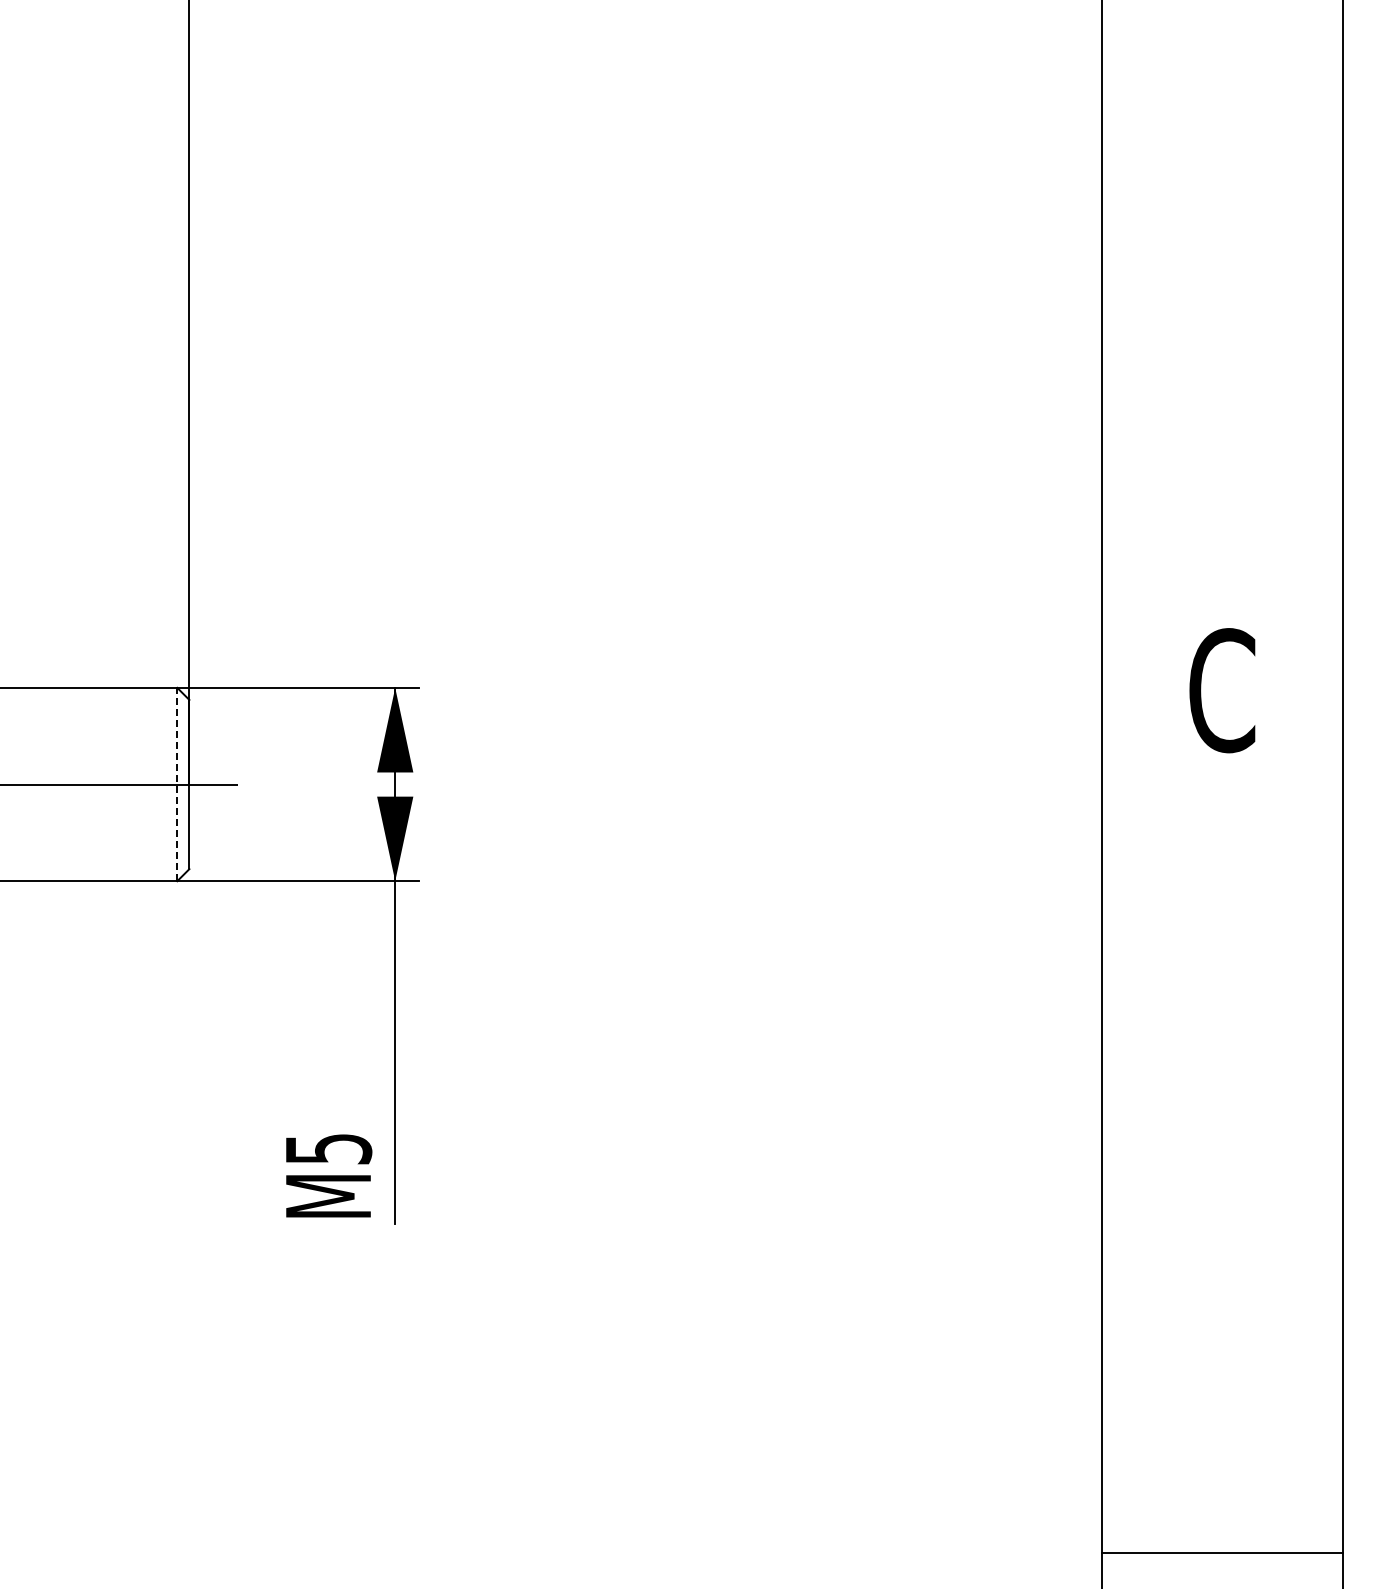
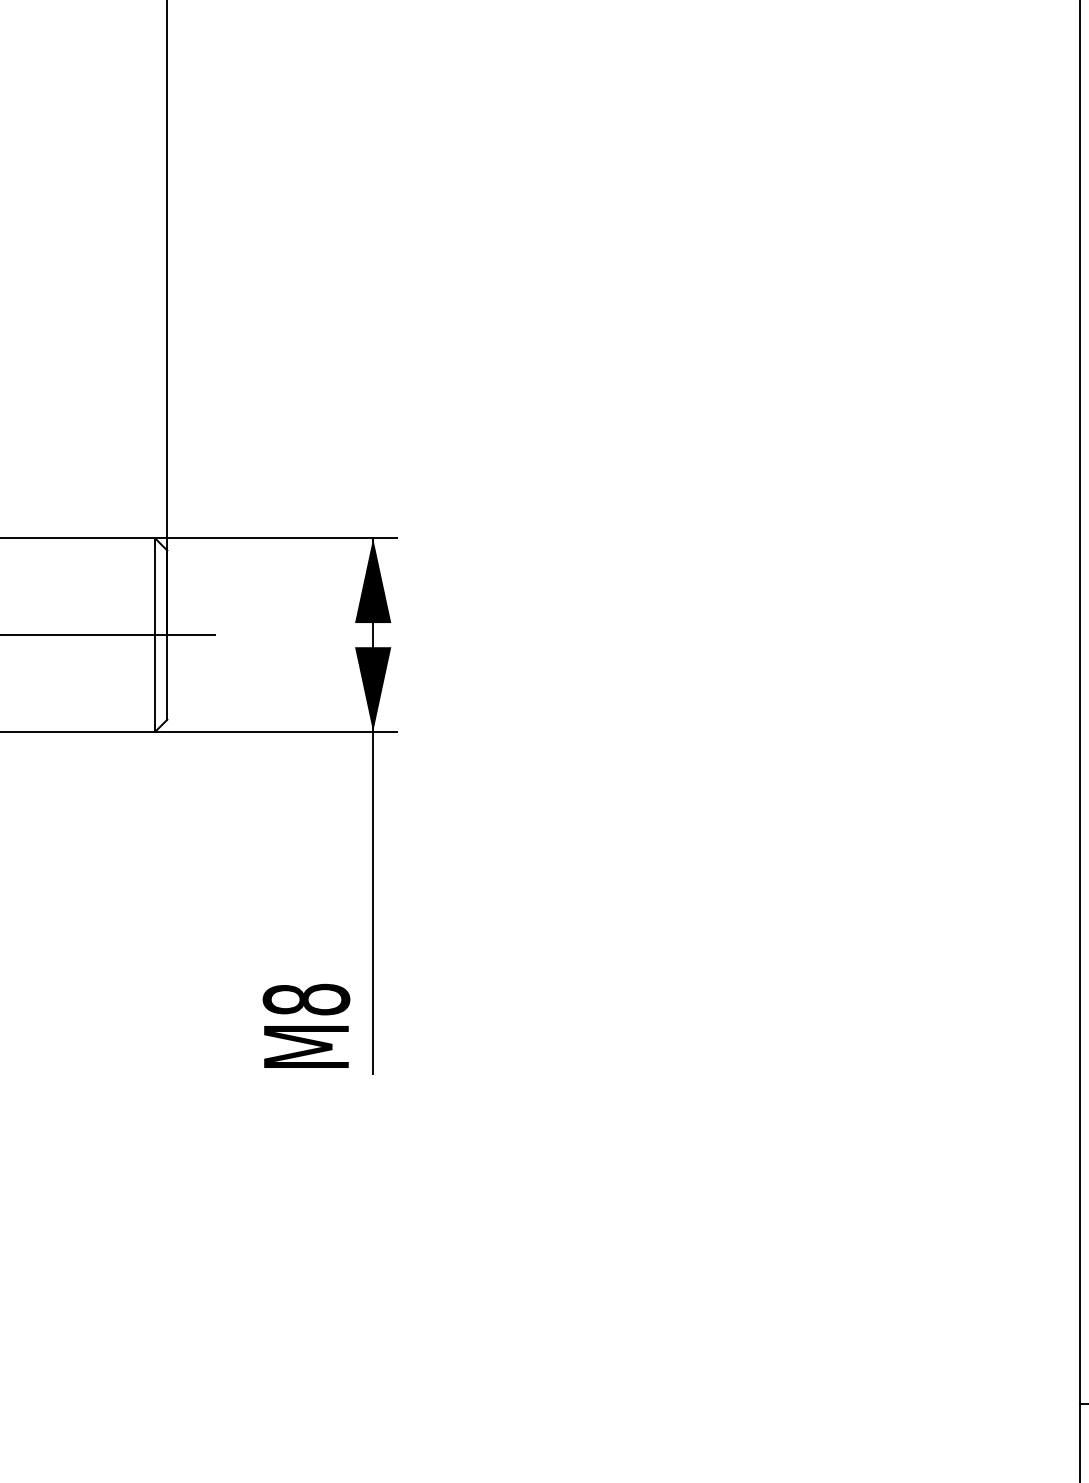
line: (177, 784) -> (155, 635), dashed -> solid
text: (328, 1148) -> (306, 999), M5 -> M8

